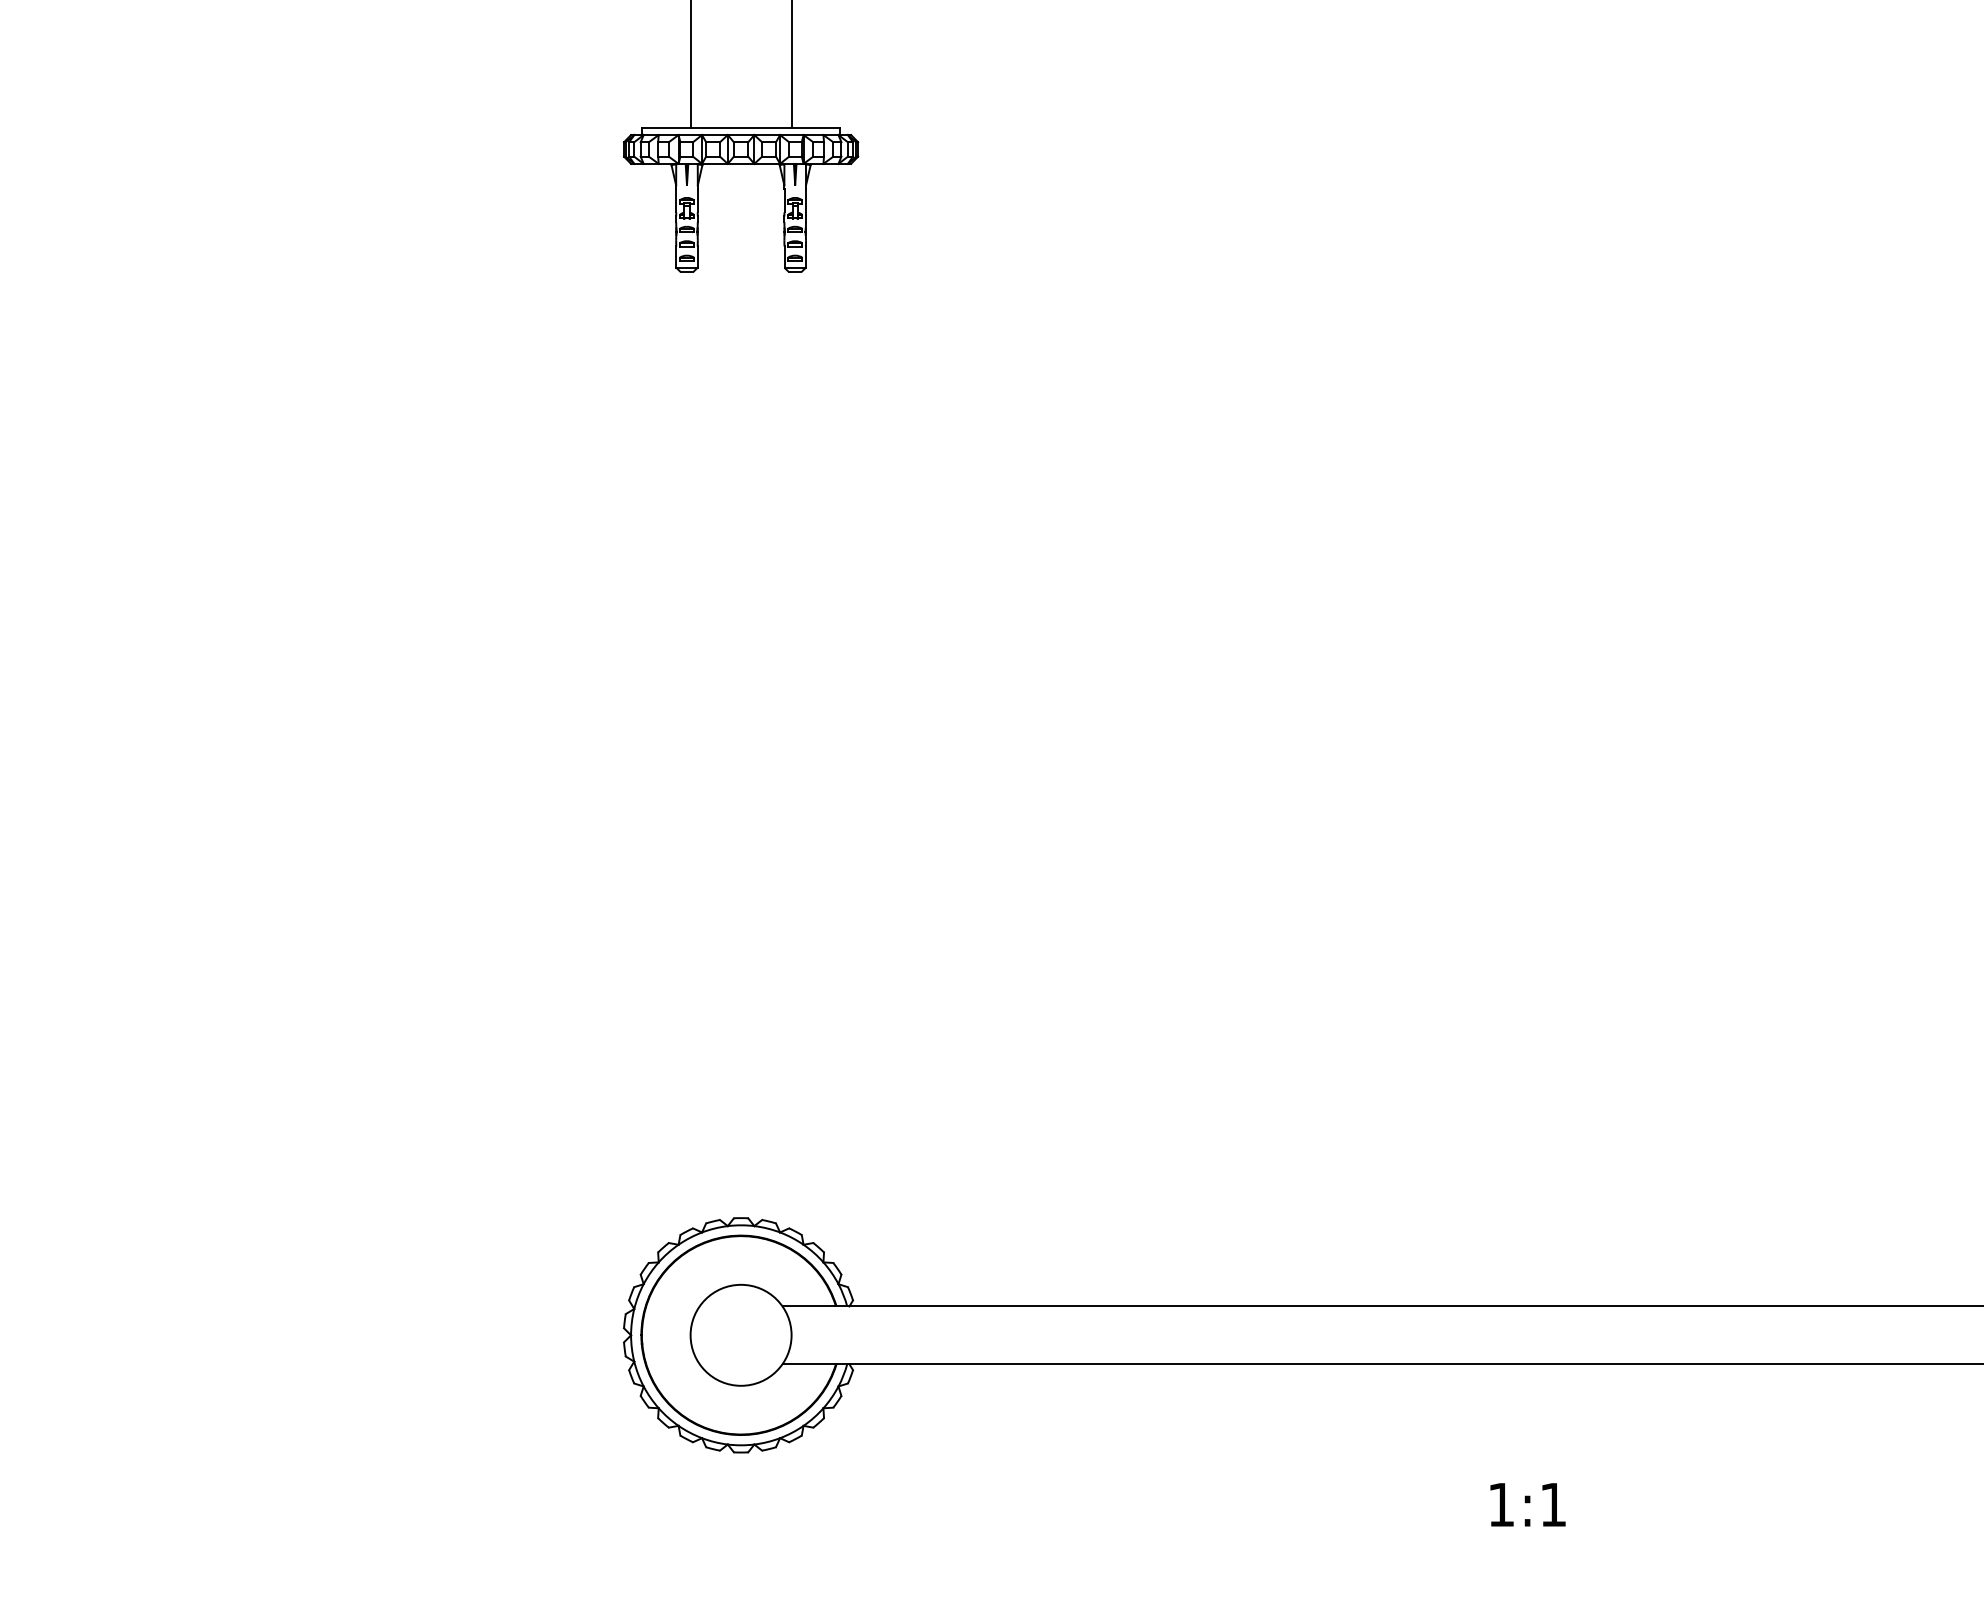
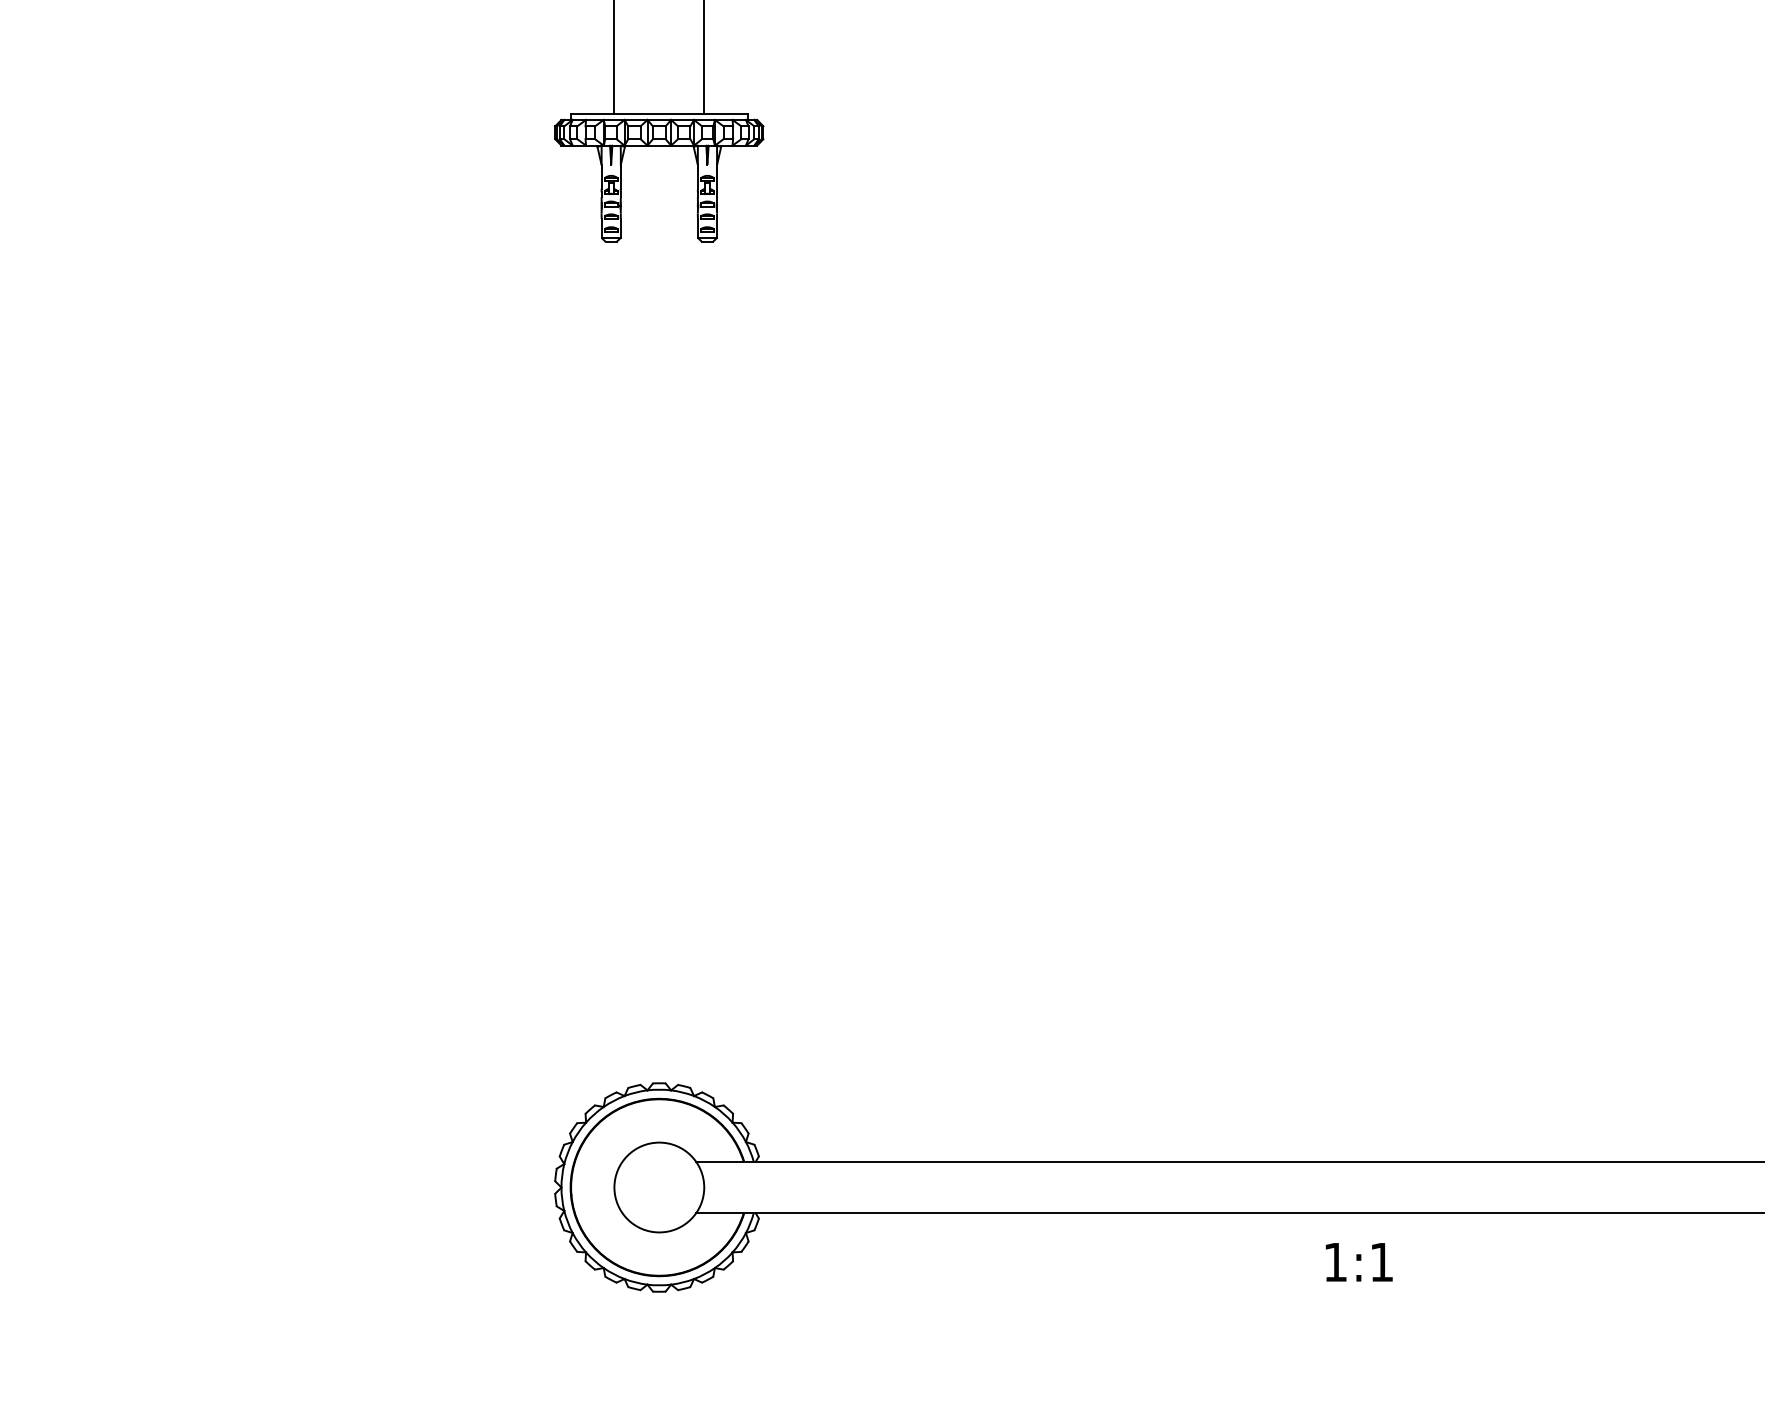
text: (1527, 1505) -> (1358, 1262), moved

